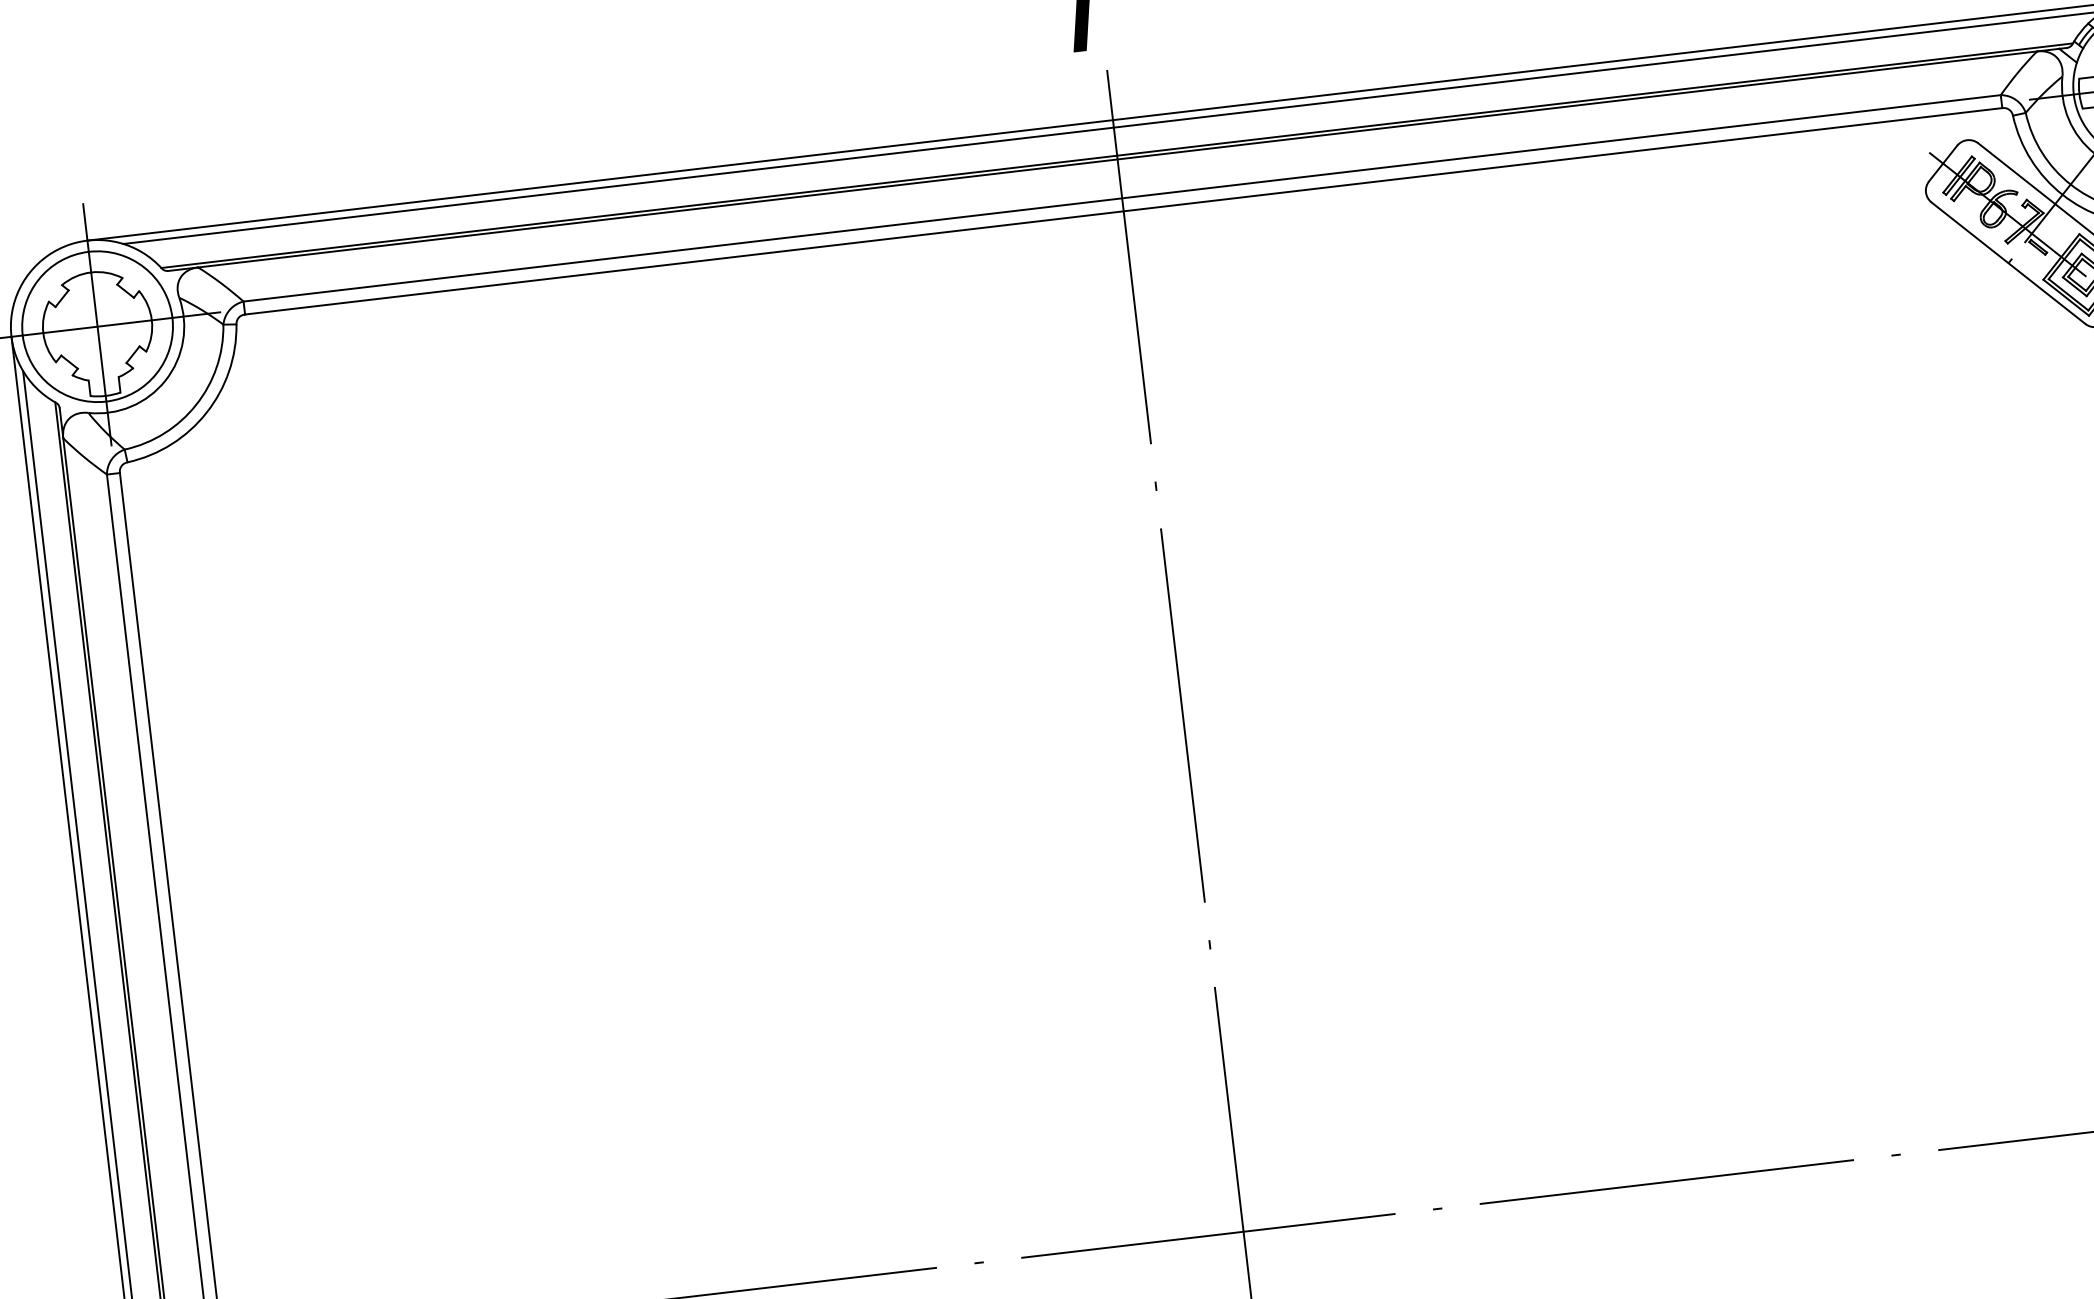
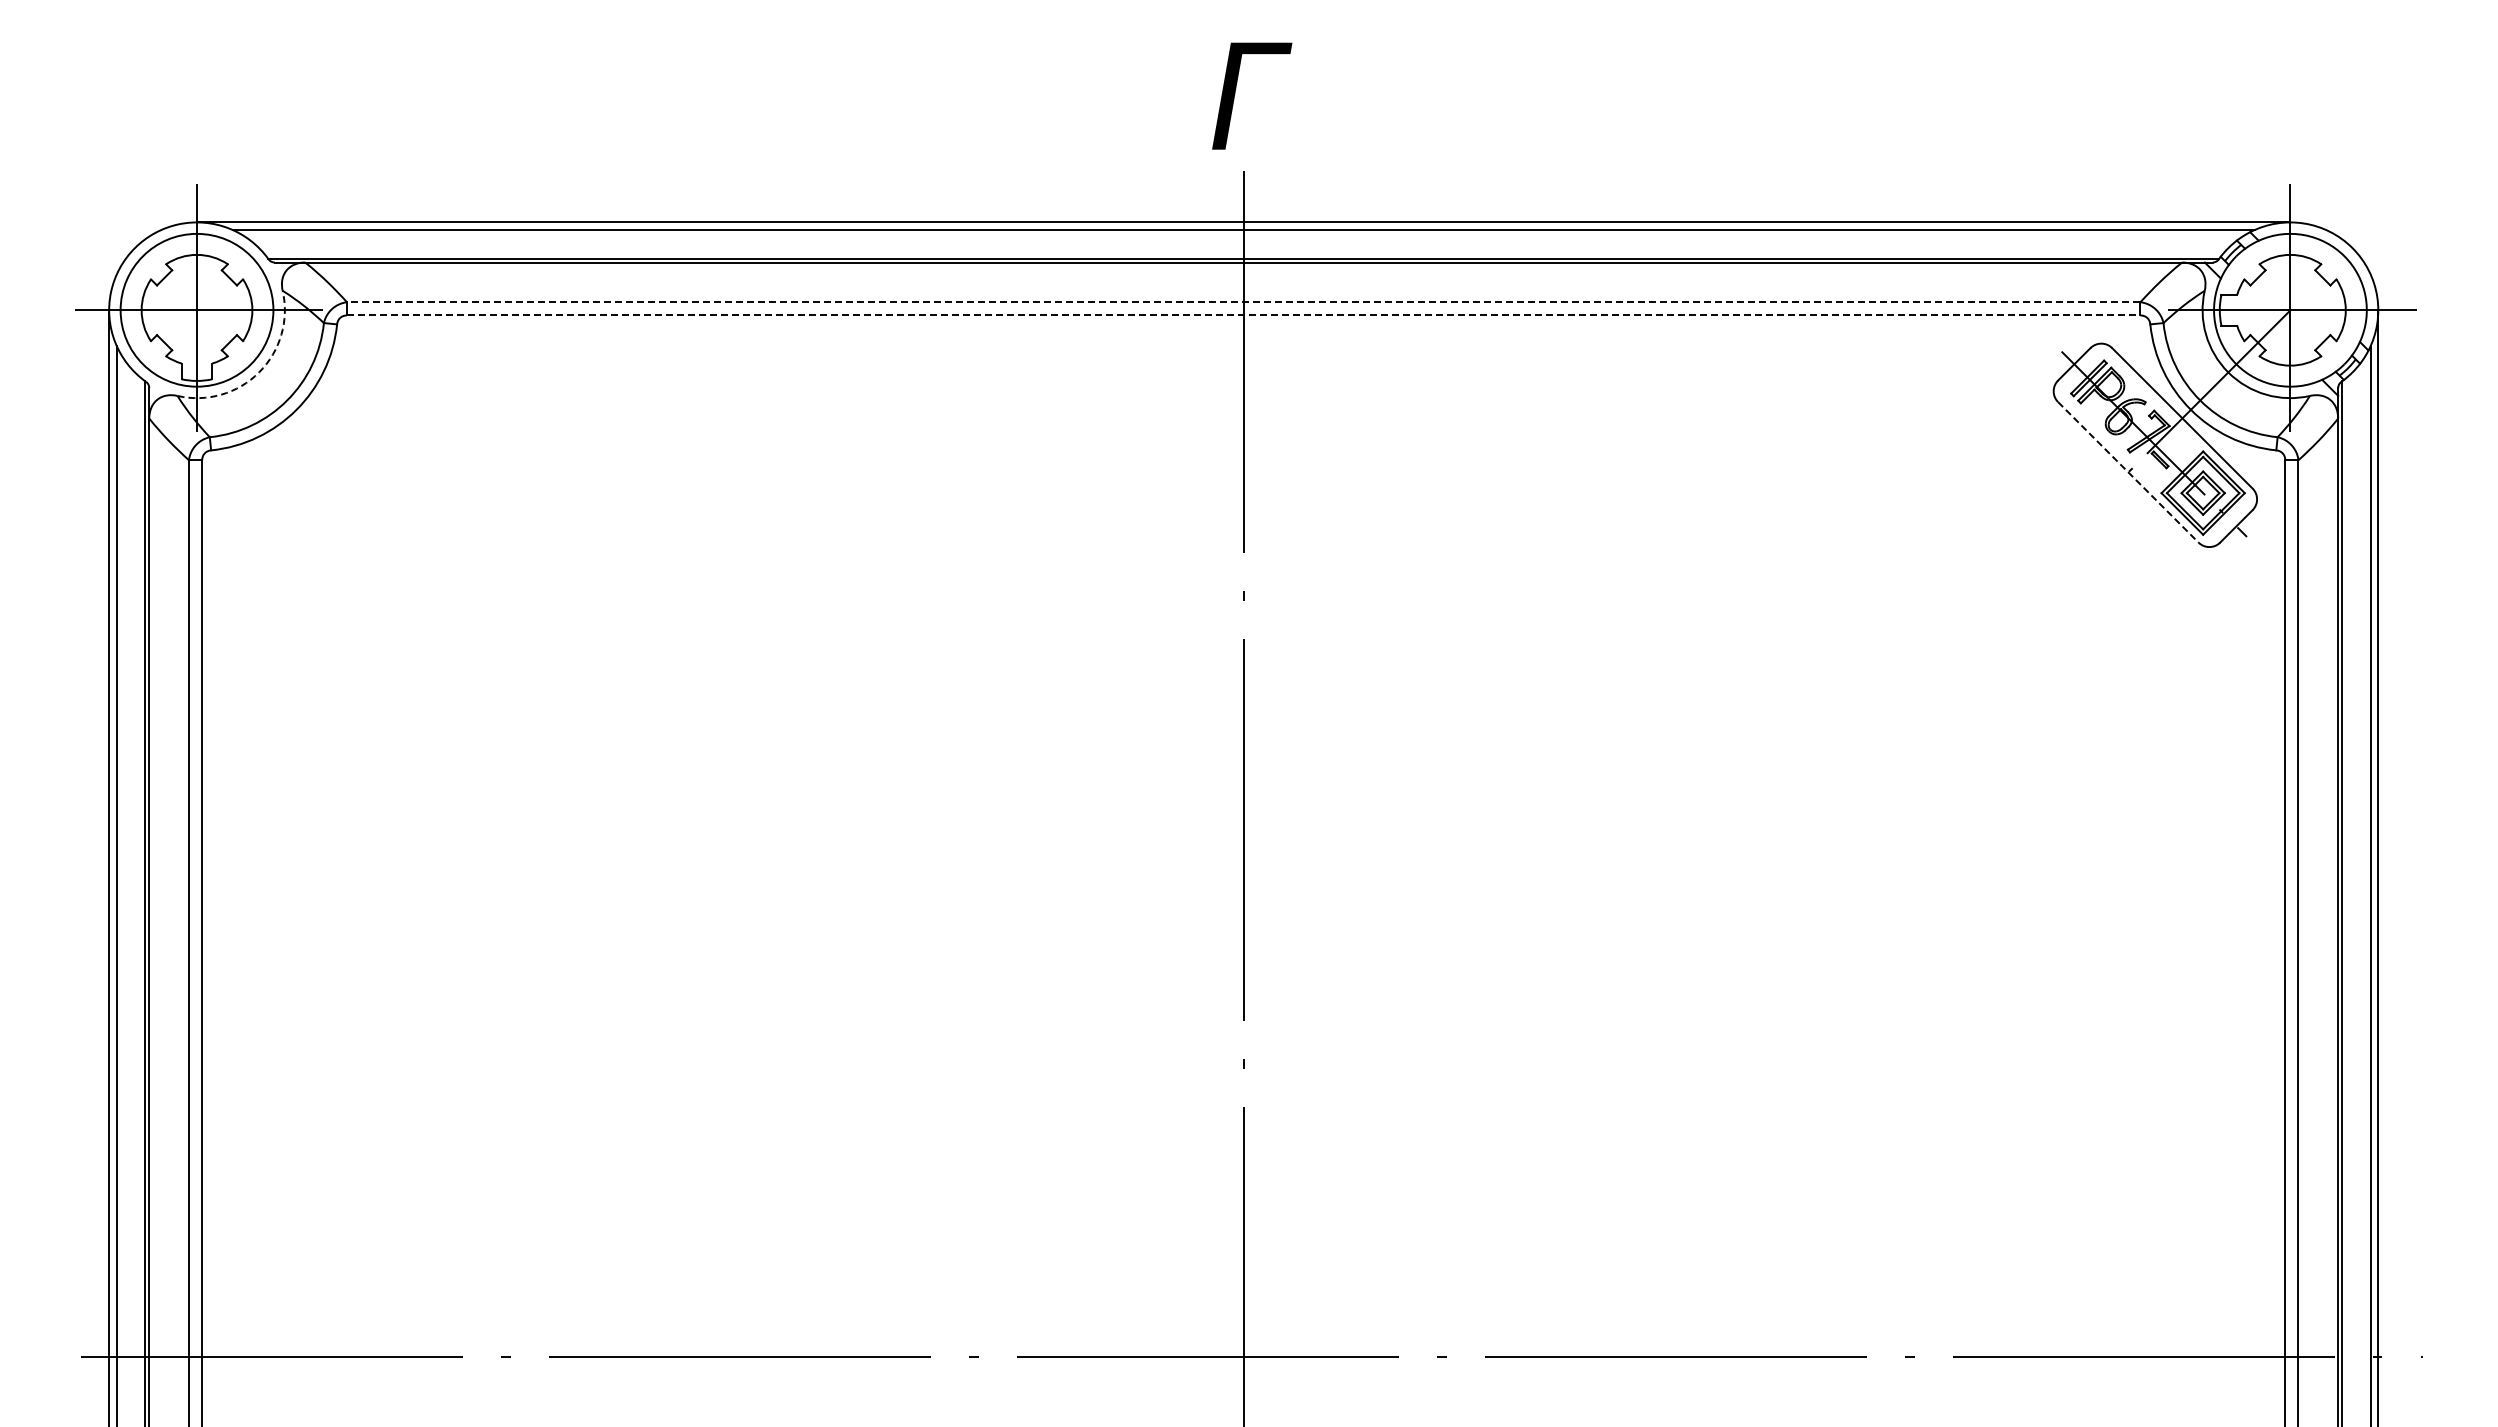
line: (1121, 198) -> (1243, 302), solid -> dashed
line: (1123, 211) -> (1243, 315), solid -> dashed
line: (2008, 263) -> (2128, 472), solid -> dashed
arc: (165, 380) -> (259, 372), solid -> dashed

